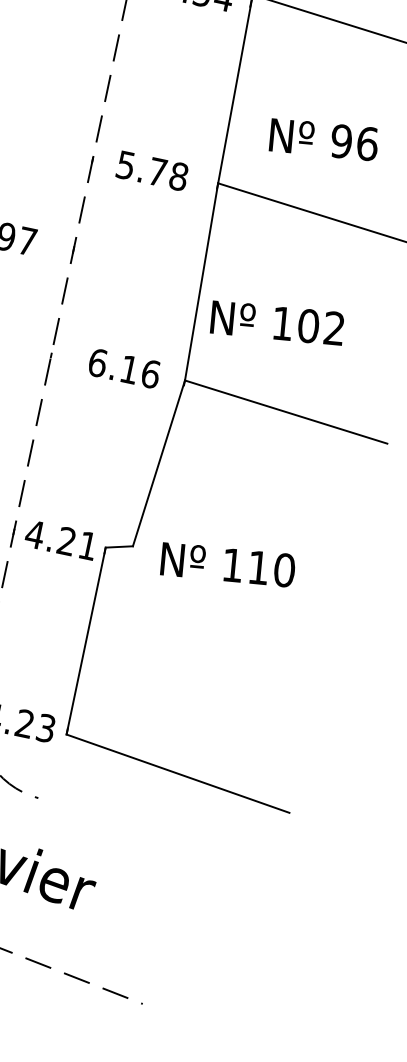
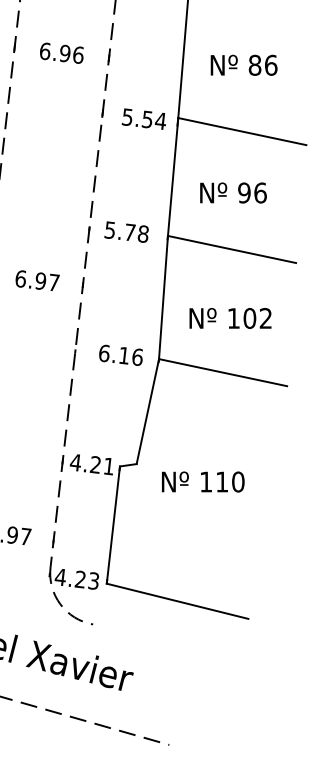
text: (324, 138) -> (233, 192), moved
text: (277, 323) -> (230, 318), moved
text: (228, 564) -> (203, 481), moved

